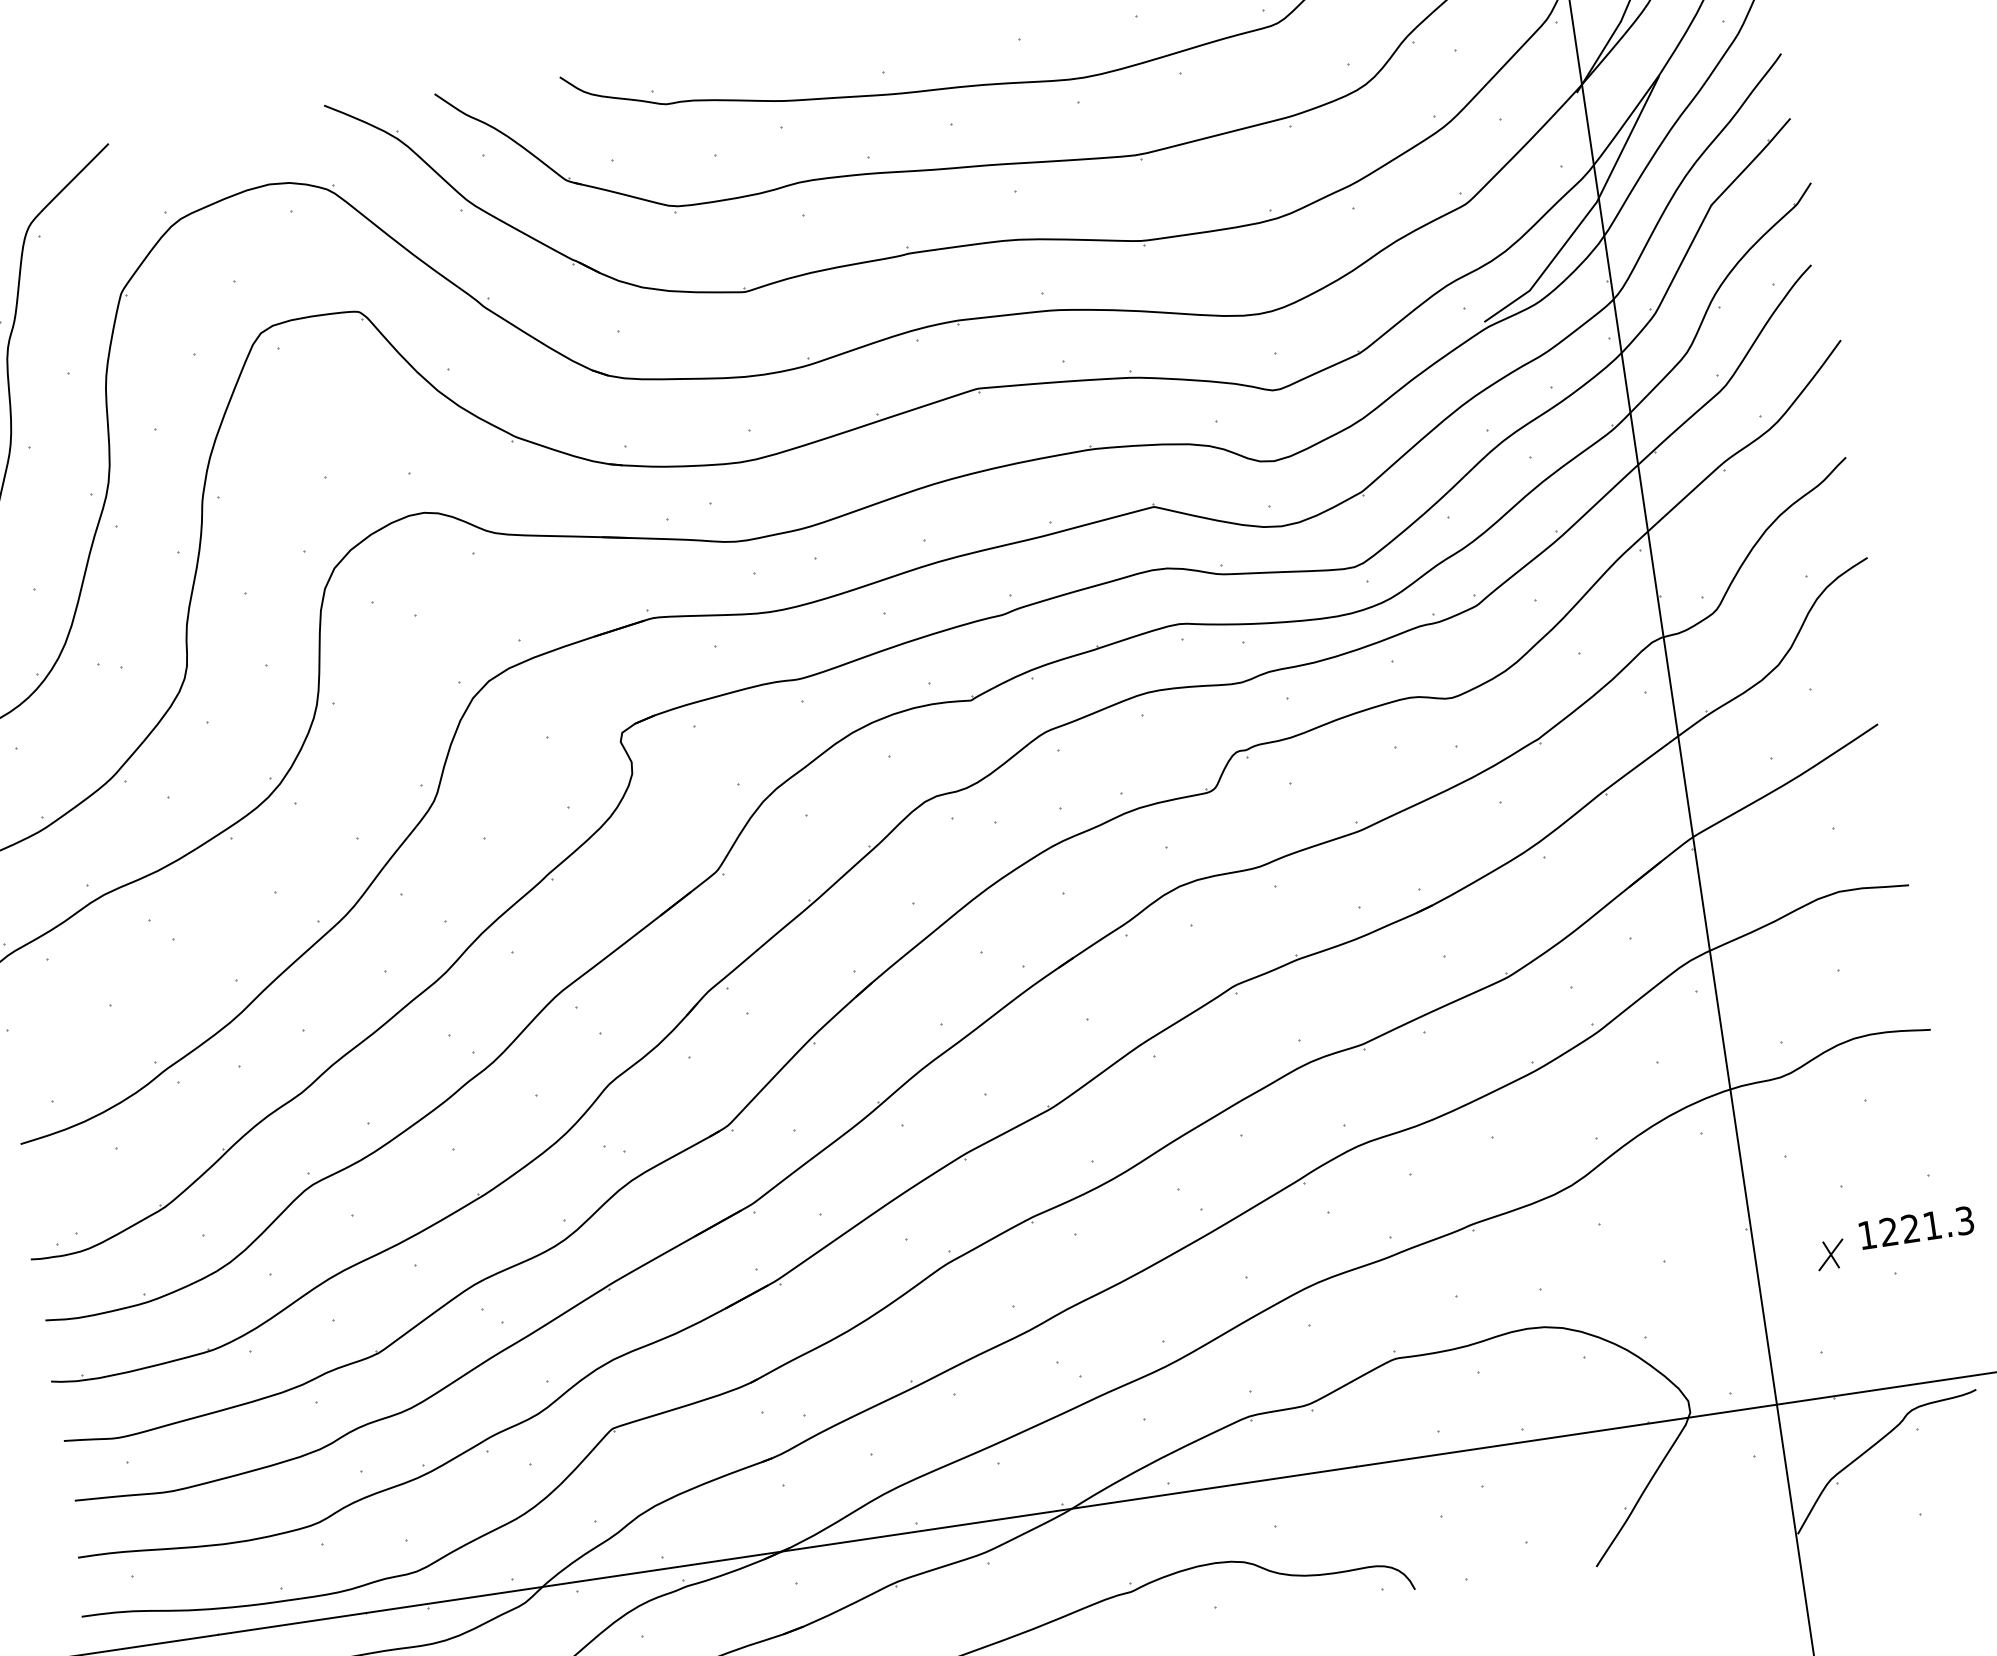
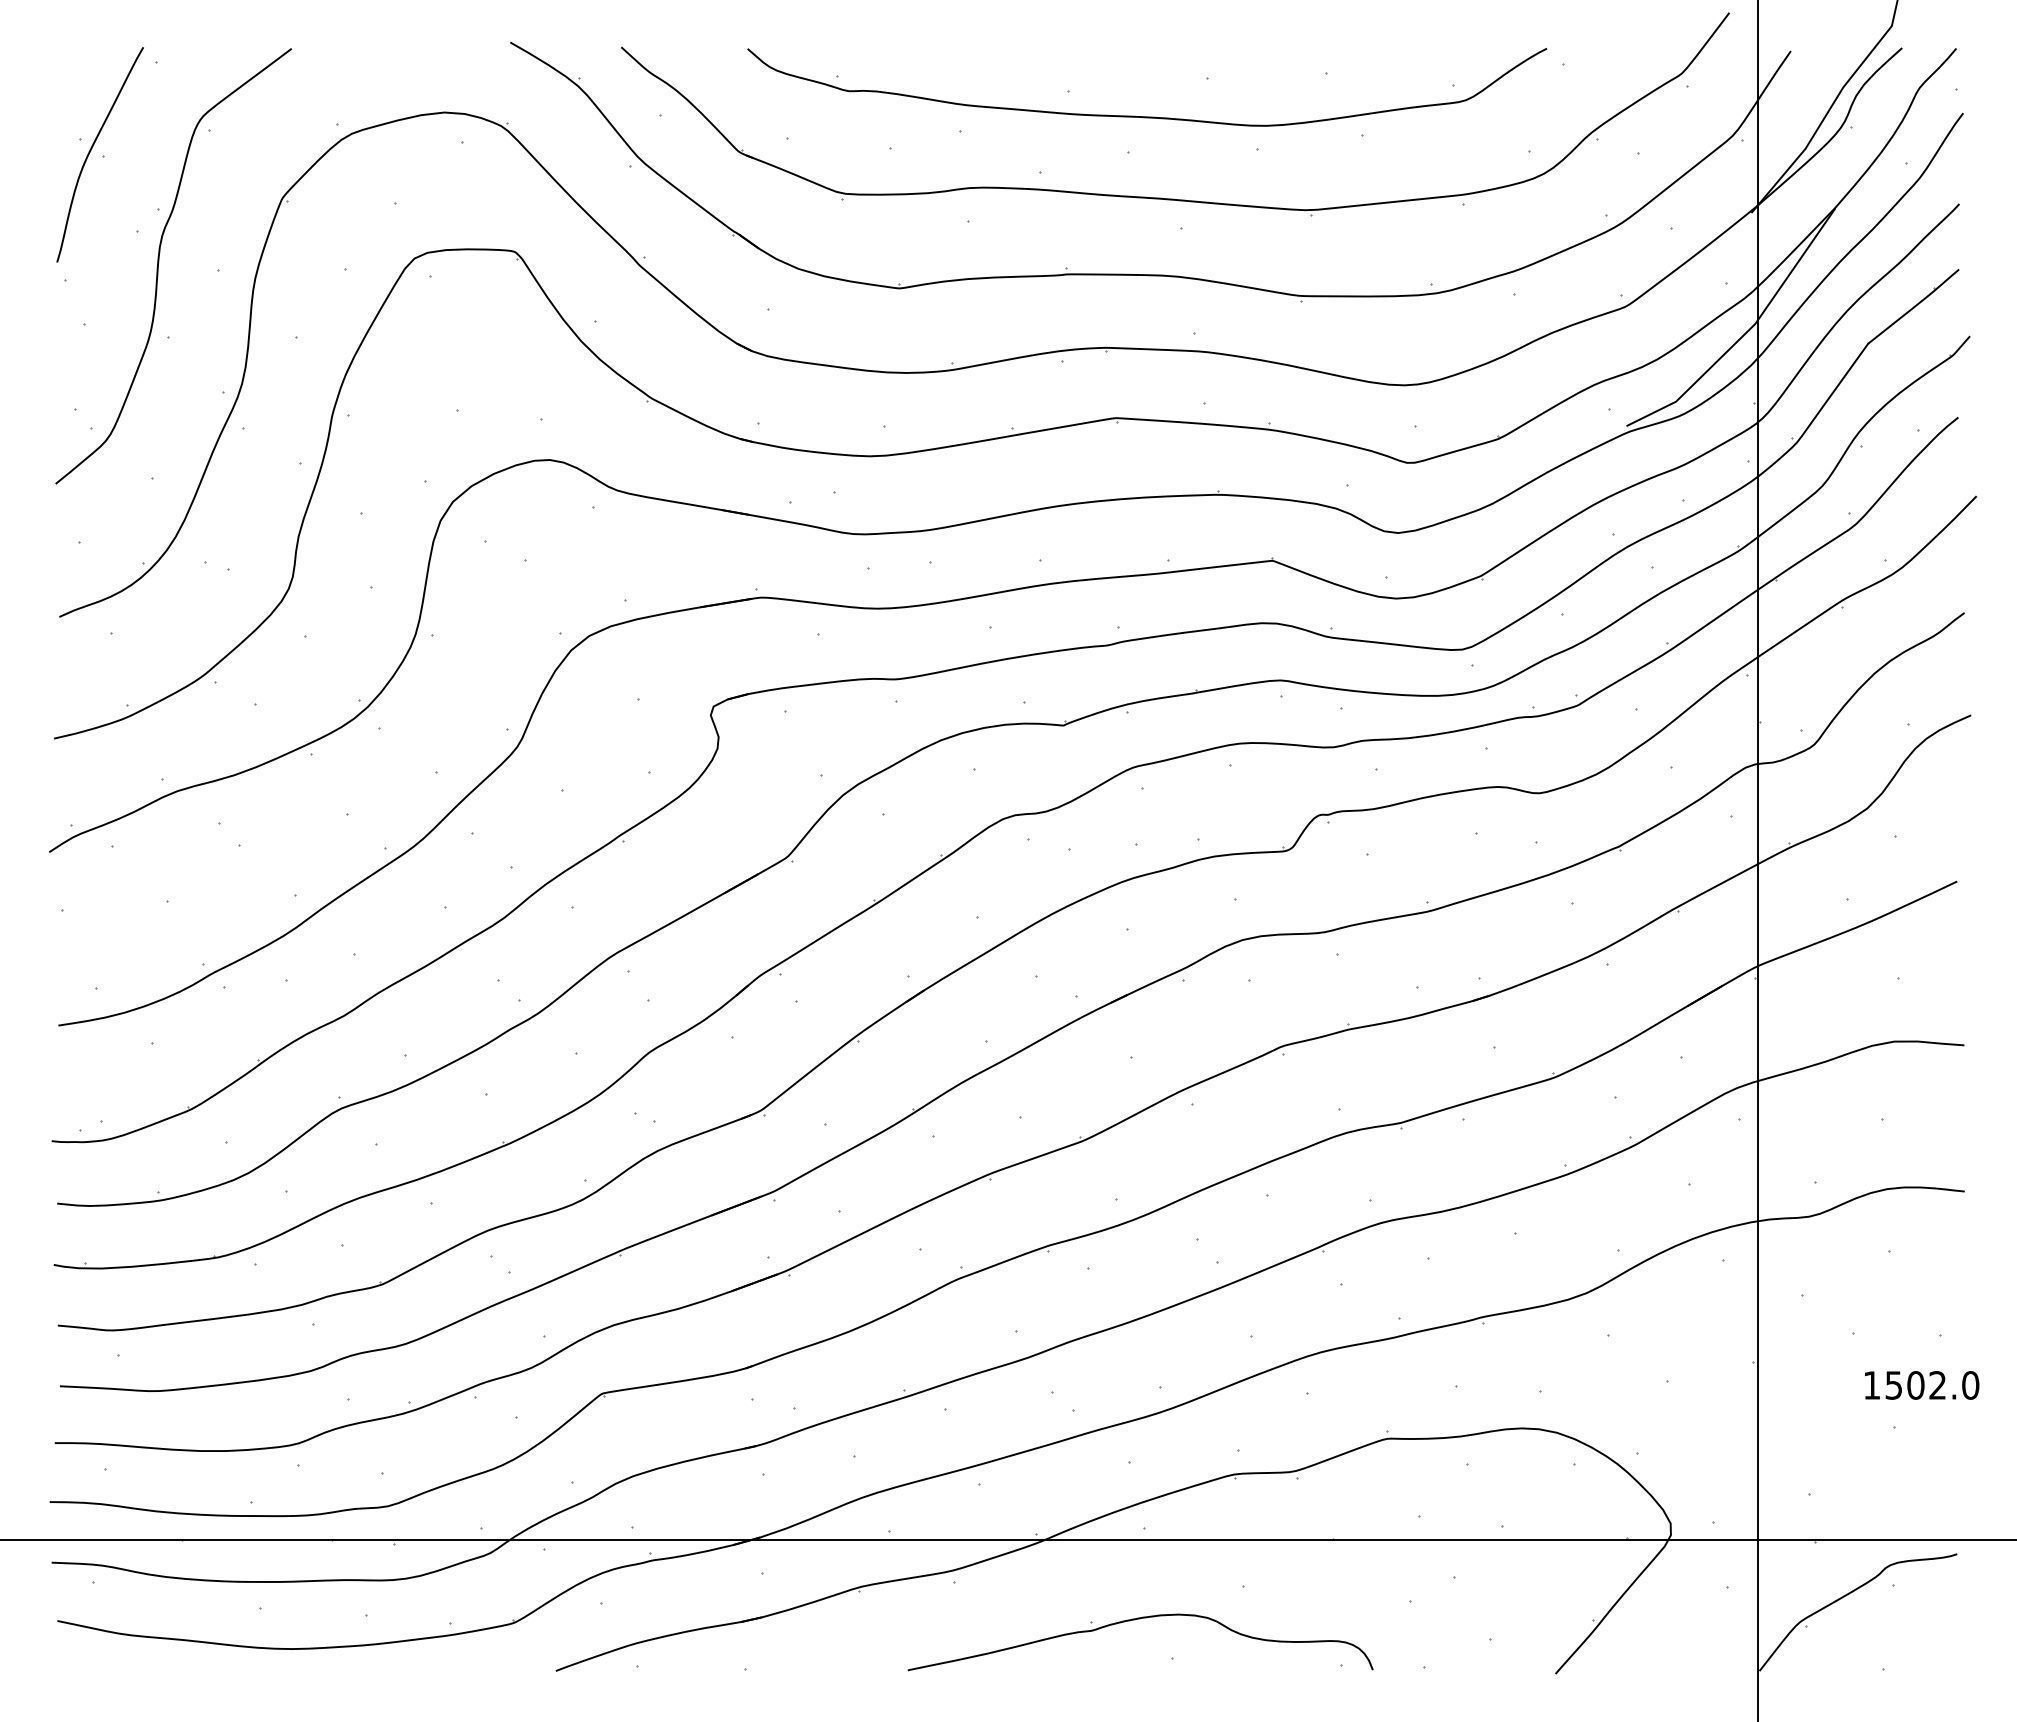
text: (1927, 1226) -> (1932, 1385), 1221.3 -> 1502.0
part: (1830, 1254) -> (1832, 1399), removed

